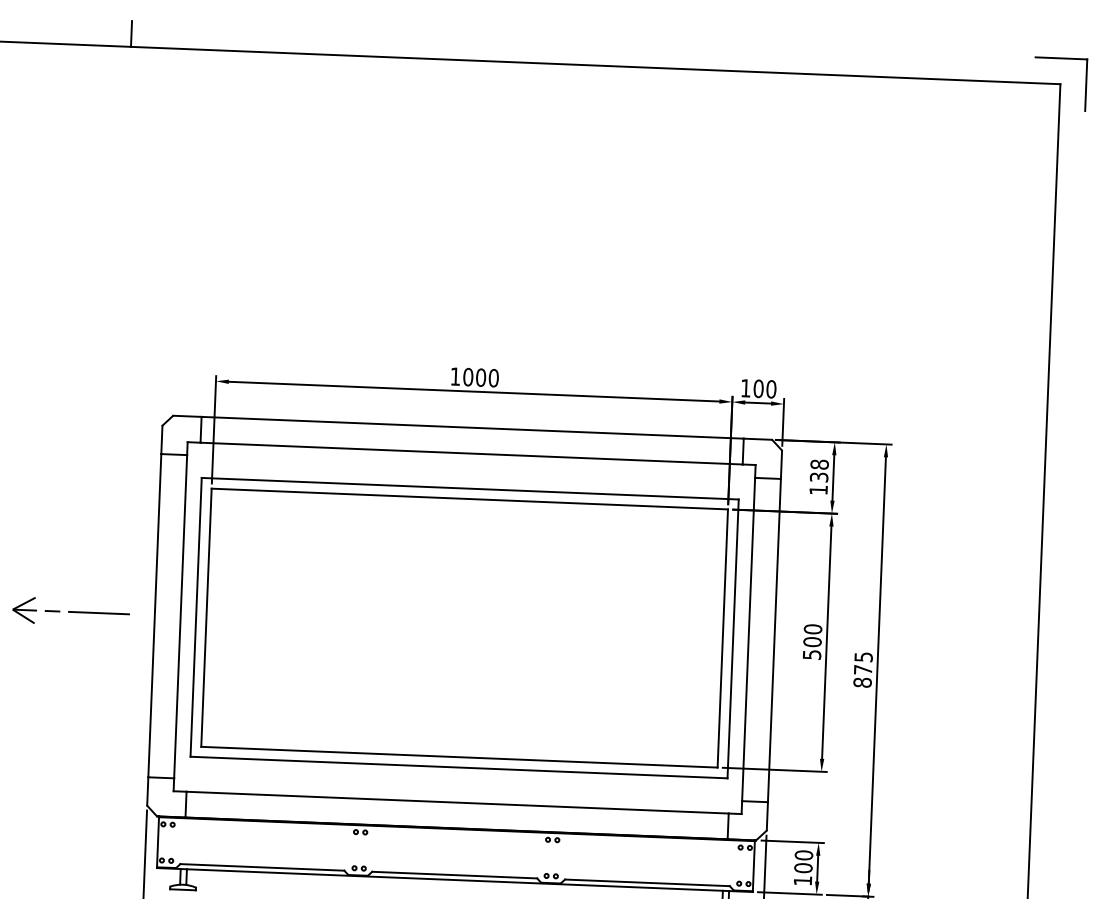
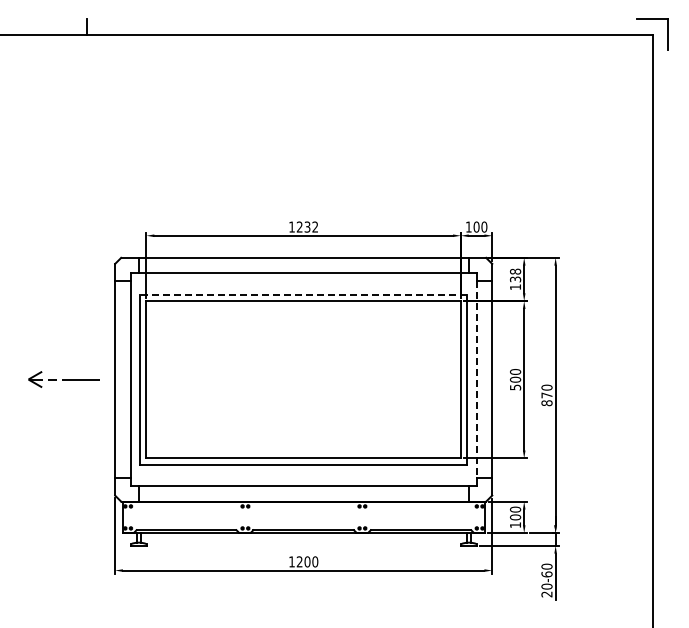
text: (481, 376) -> (307, 226), 1000 -> 1232
line: (469, 488) -> (303, 294), solid -> dashed
line: (748, 640) -> (476, 380), solid -> dashed
text: (862, 656) -> (546, 387), 875 -> 870

